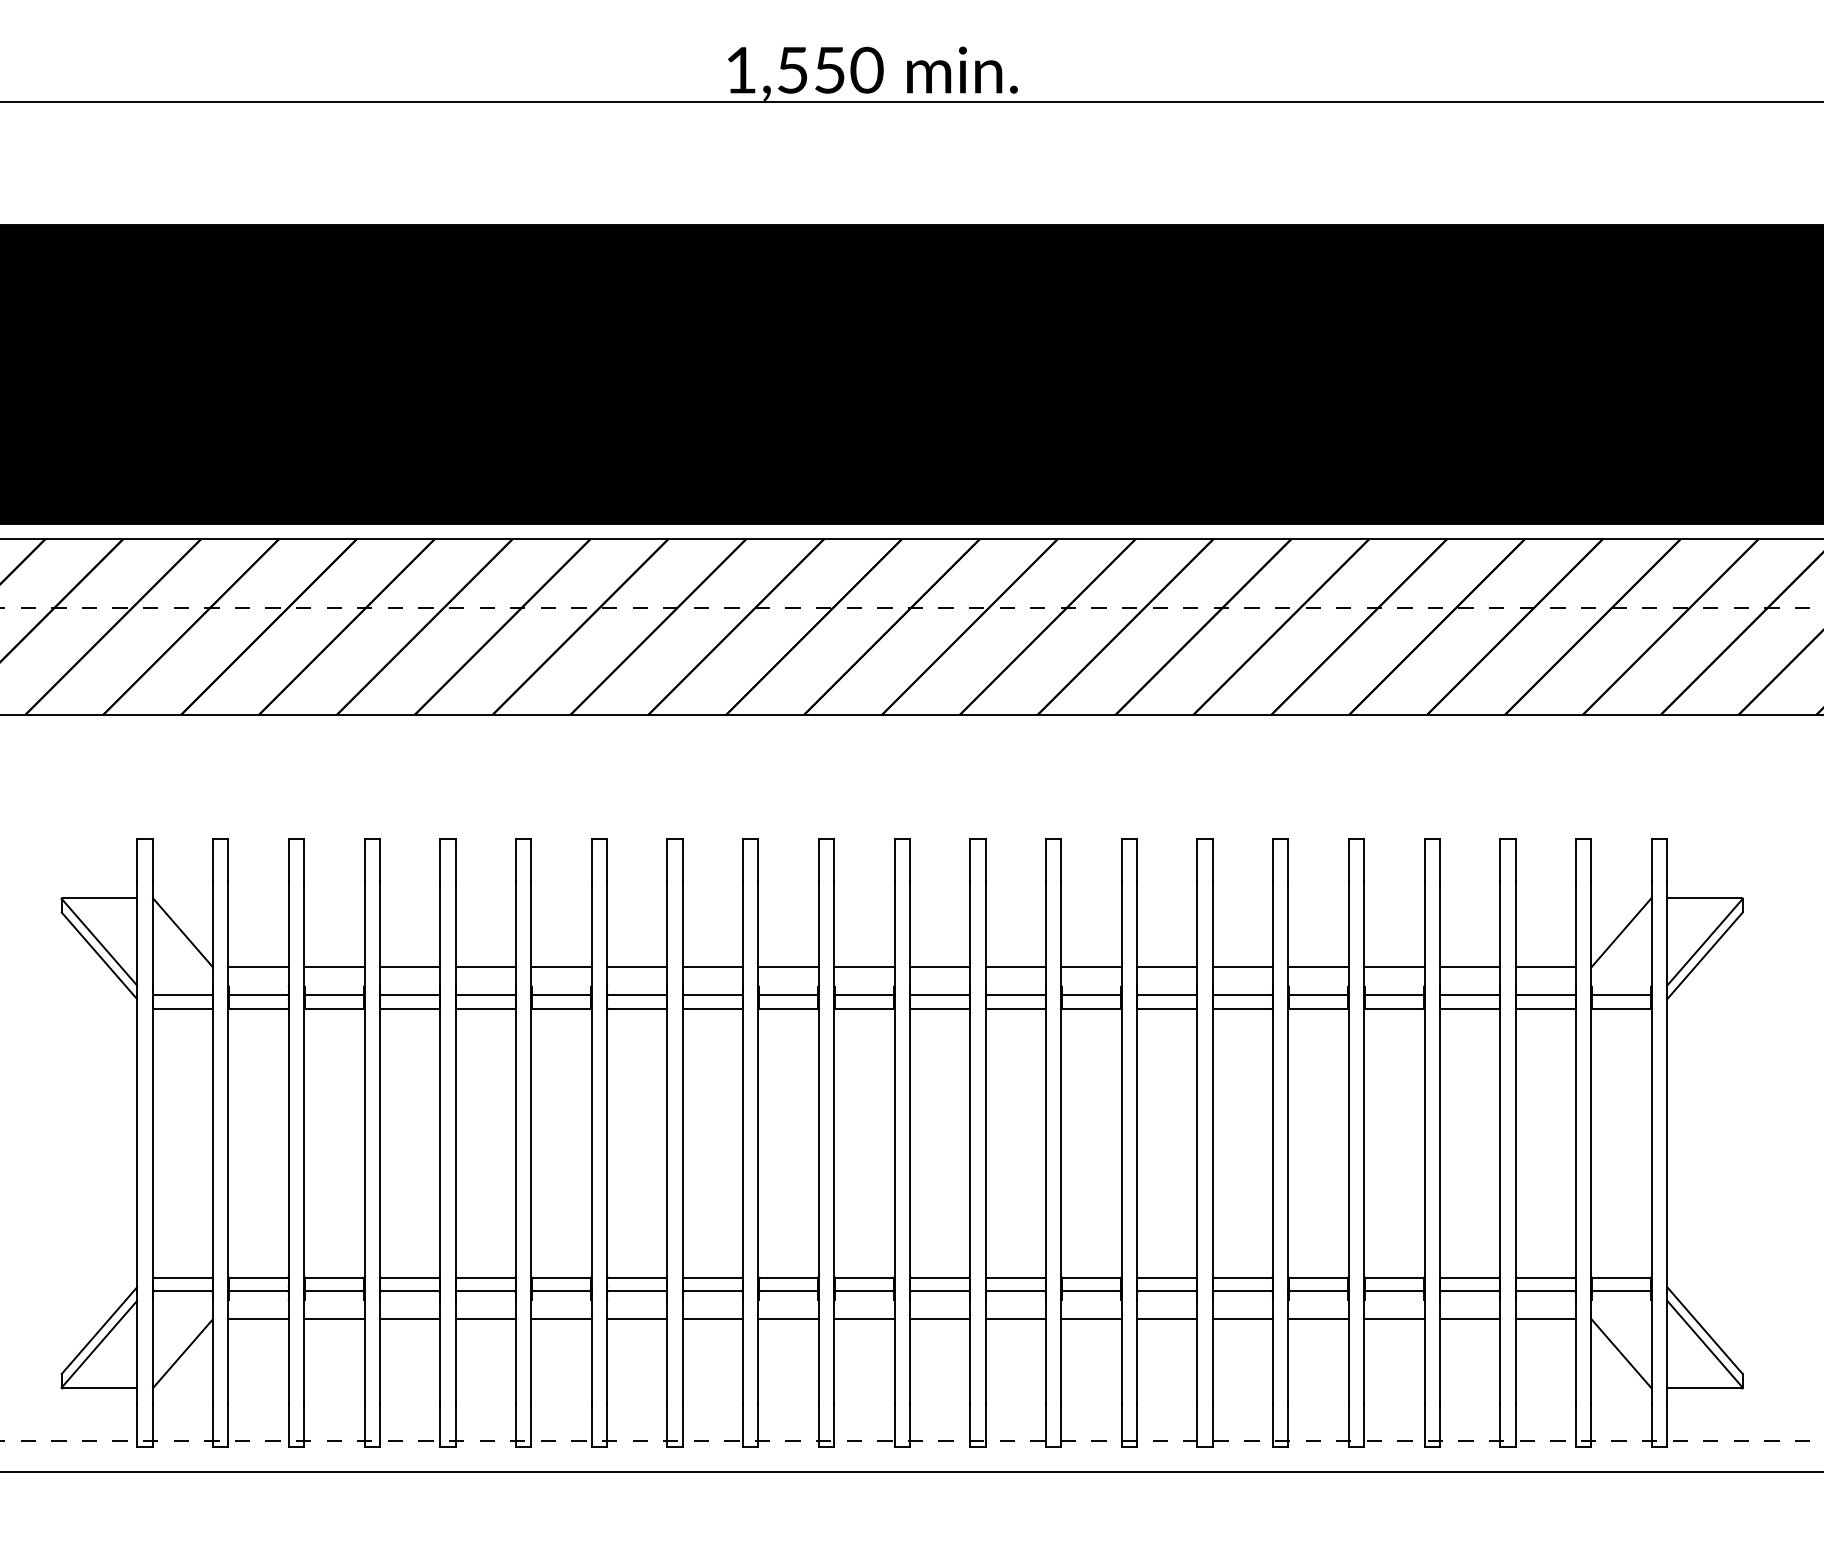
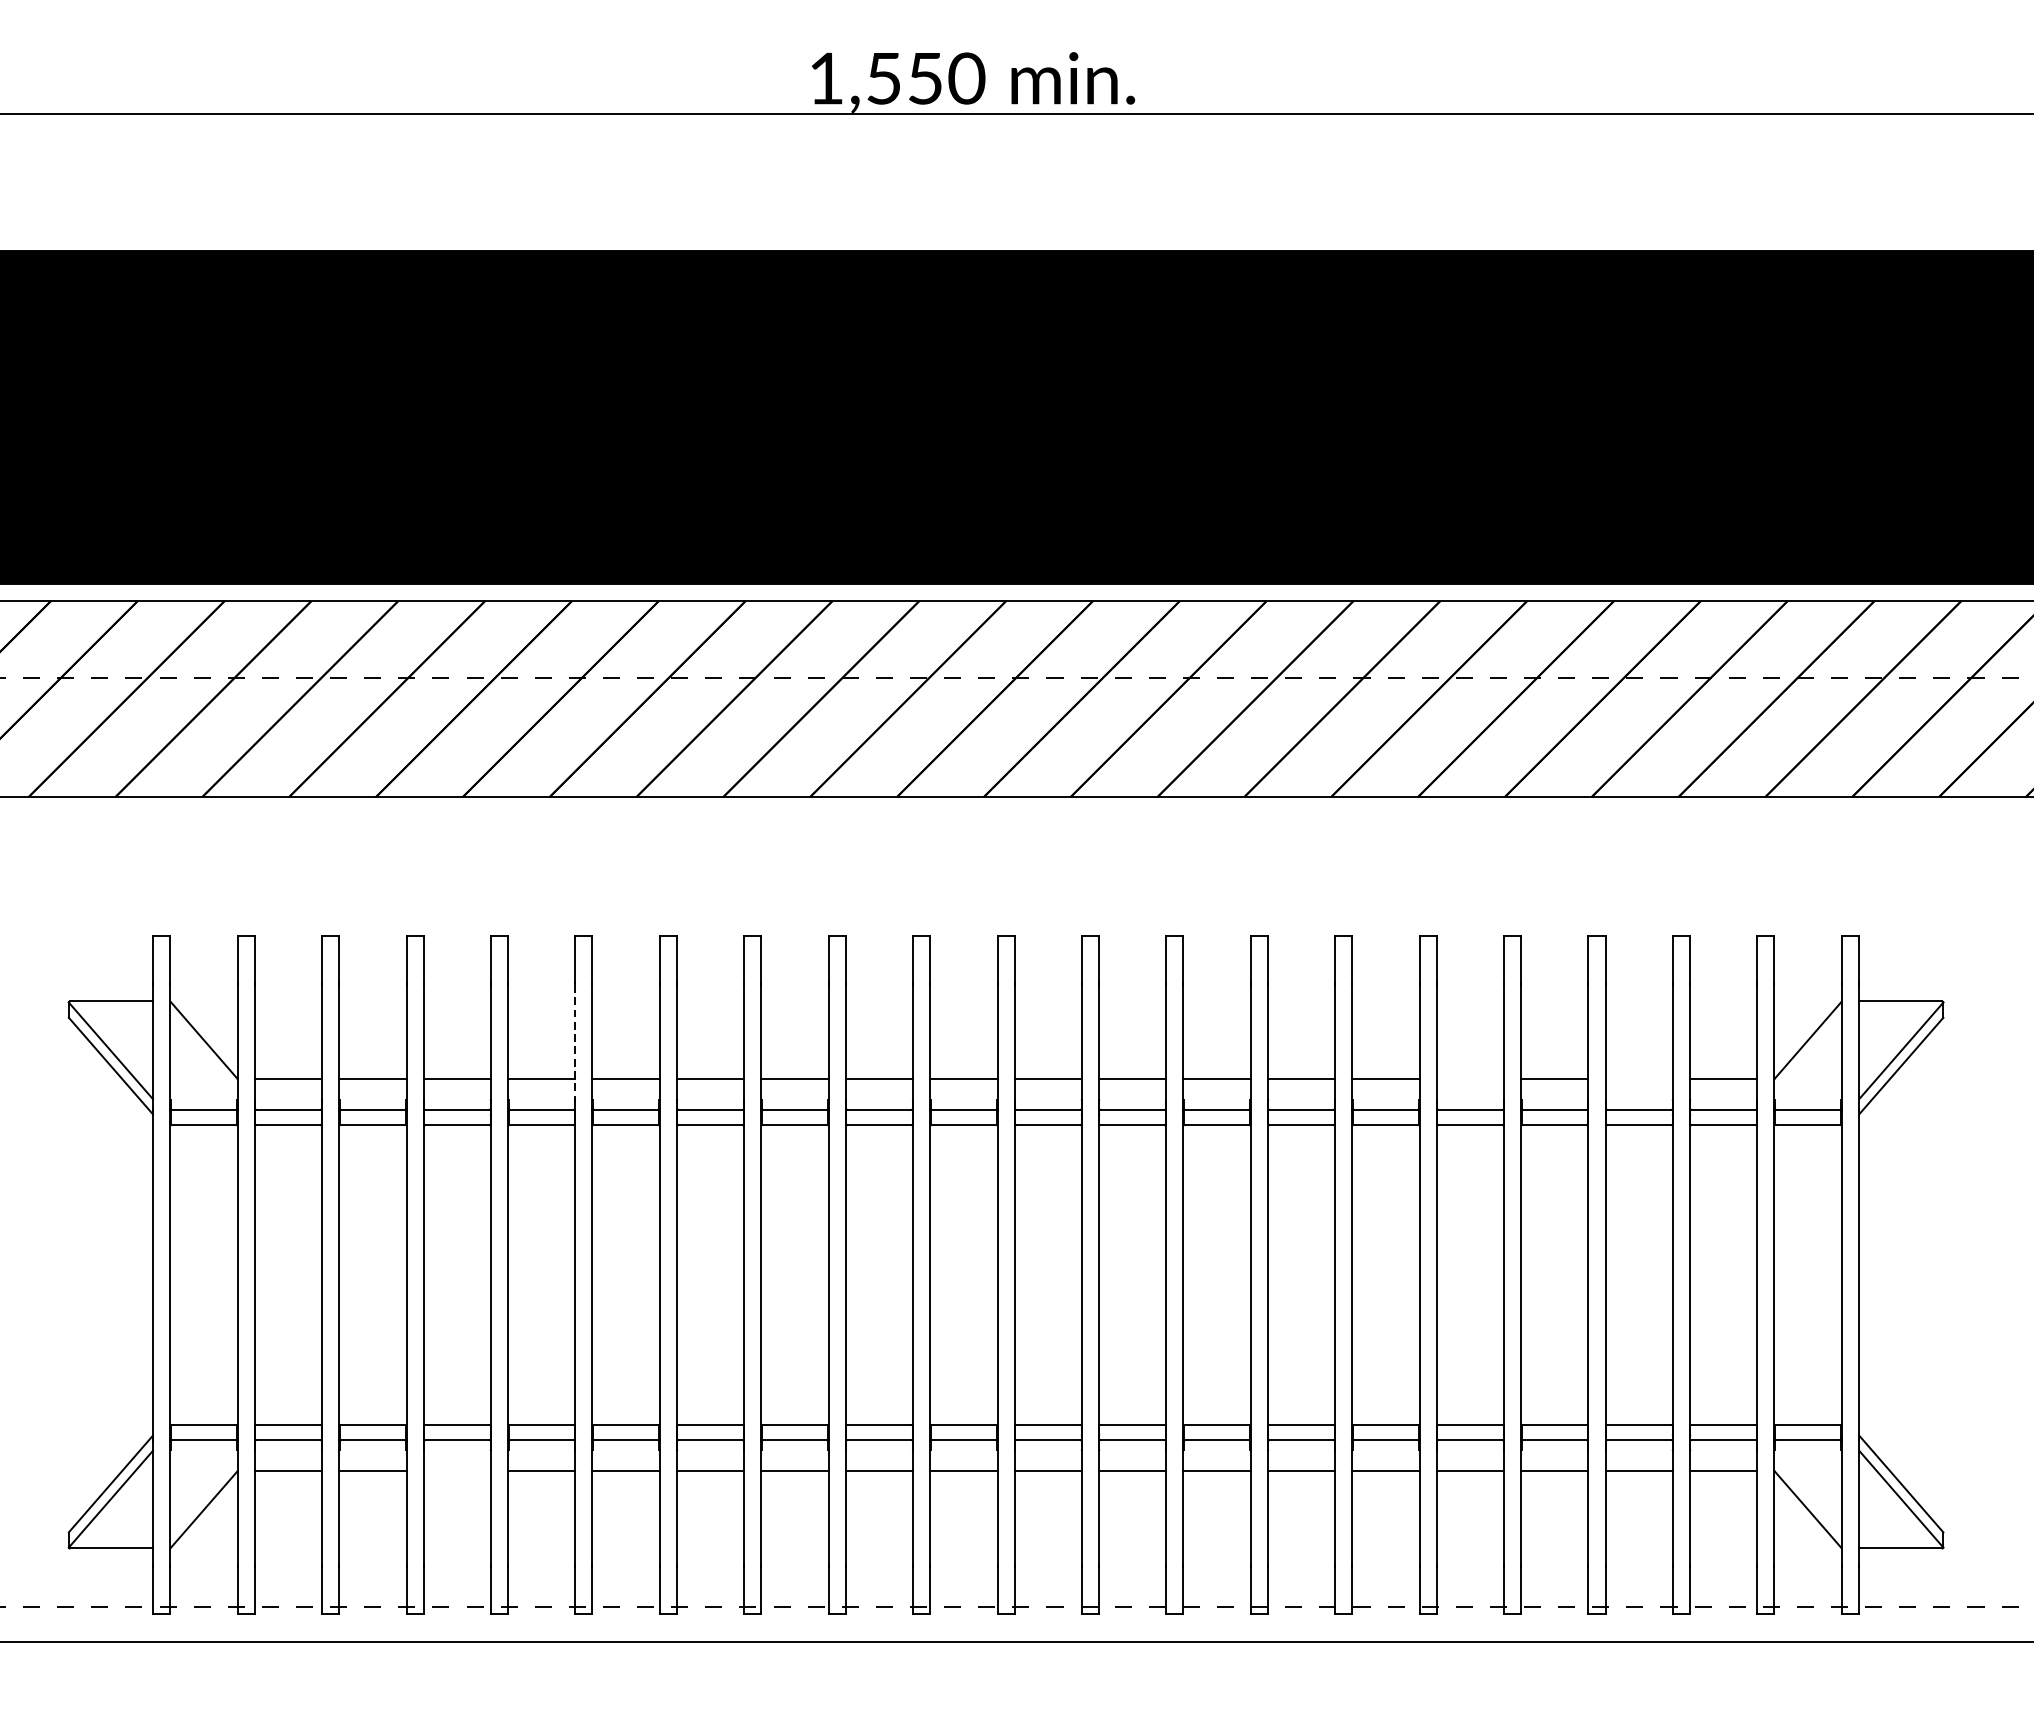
line: (515, 939) -> (574, 1047), solid -> dashed
line: (1318, 967) -> (1470, 1079), removed
line: (1469, 967) -> (1638, 1079), removed
line: (409, 1319) -> (456, 1471), removed

